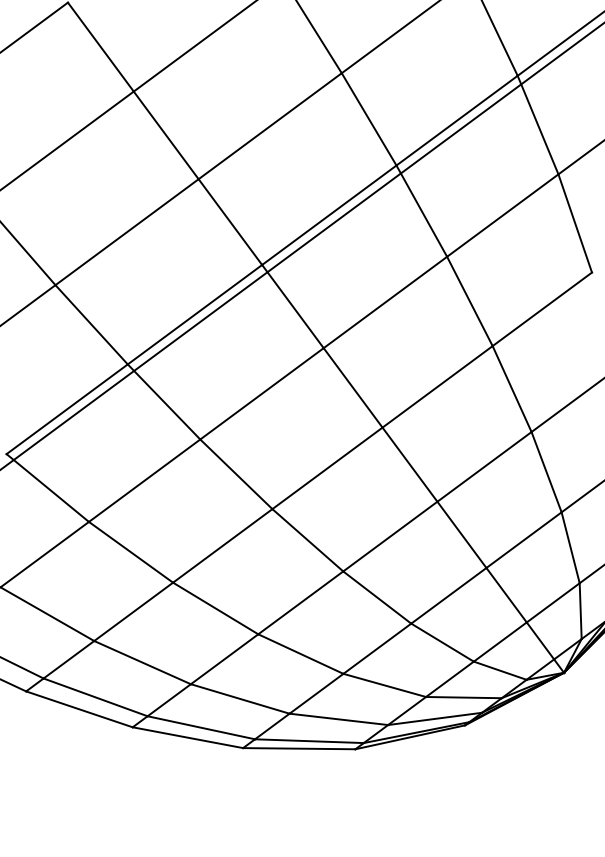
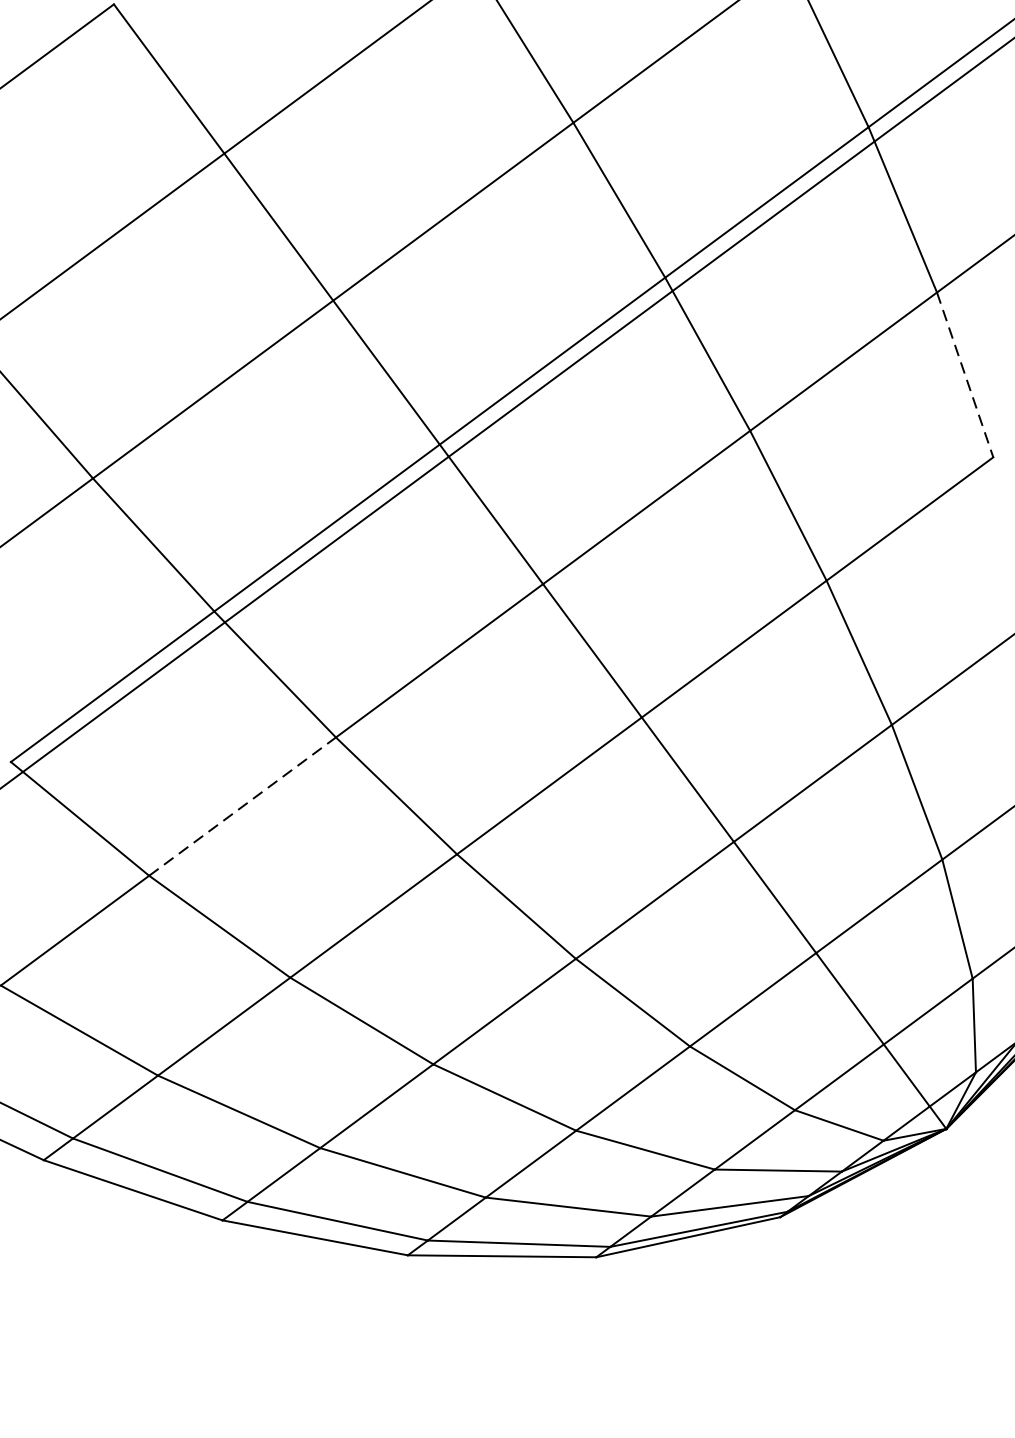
line: (575, 223) -> (965, 374), solid -> dashed
line: (145, 480) -> (244, 806), solid -> dashed

